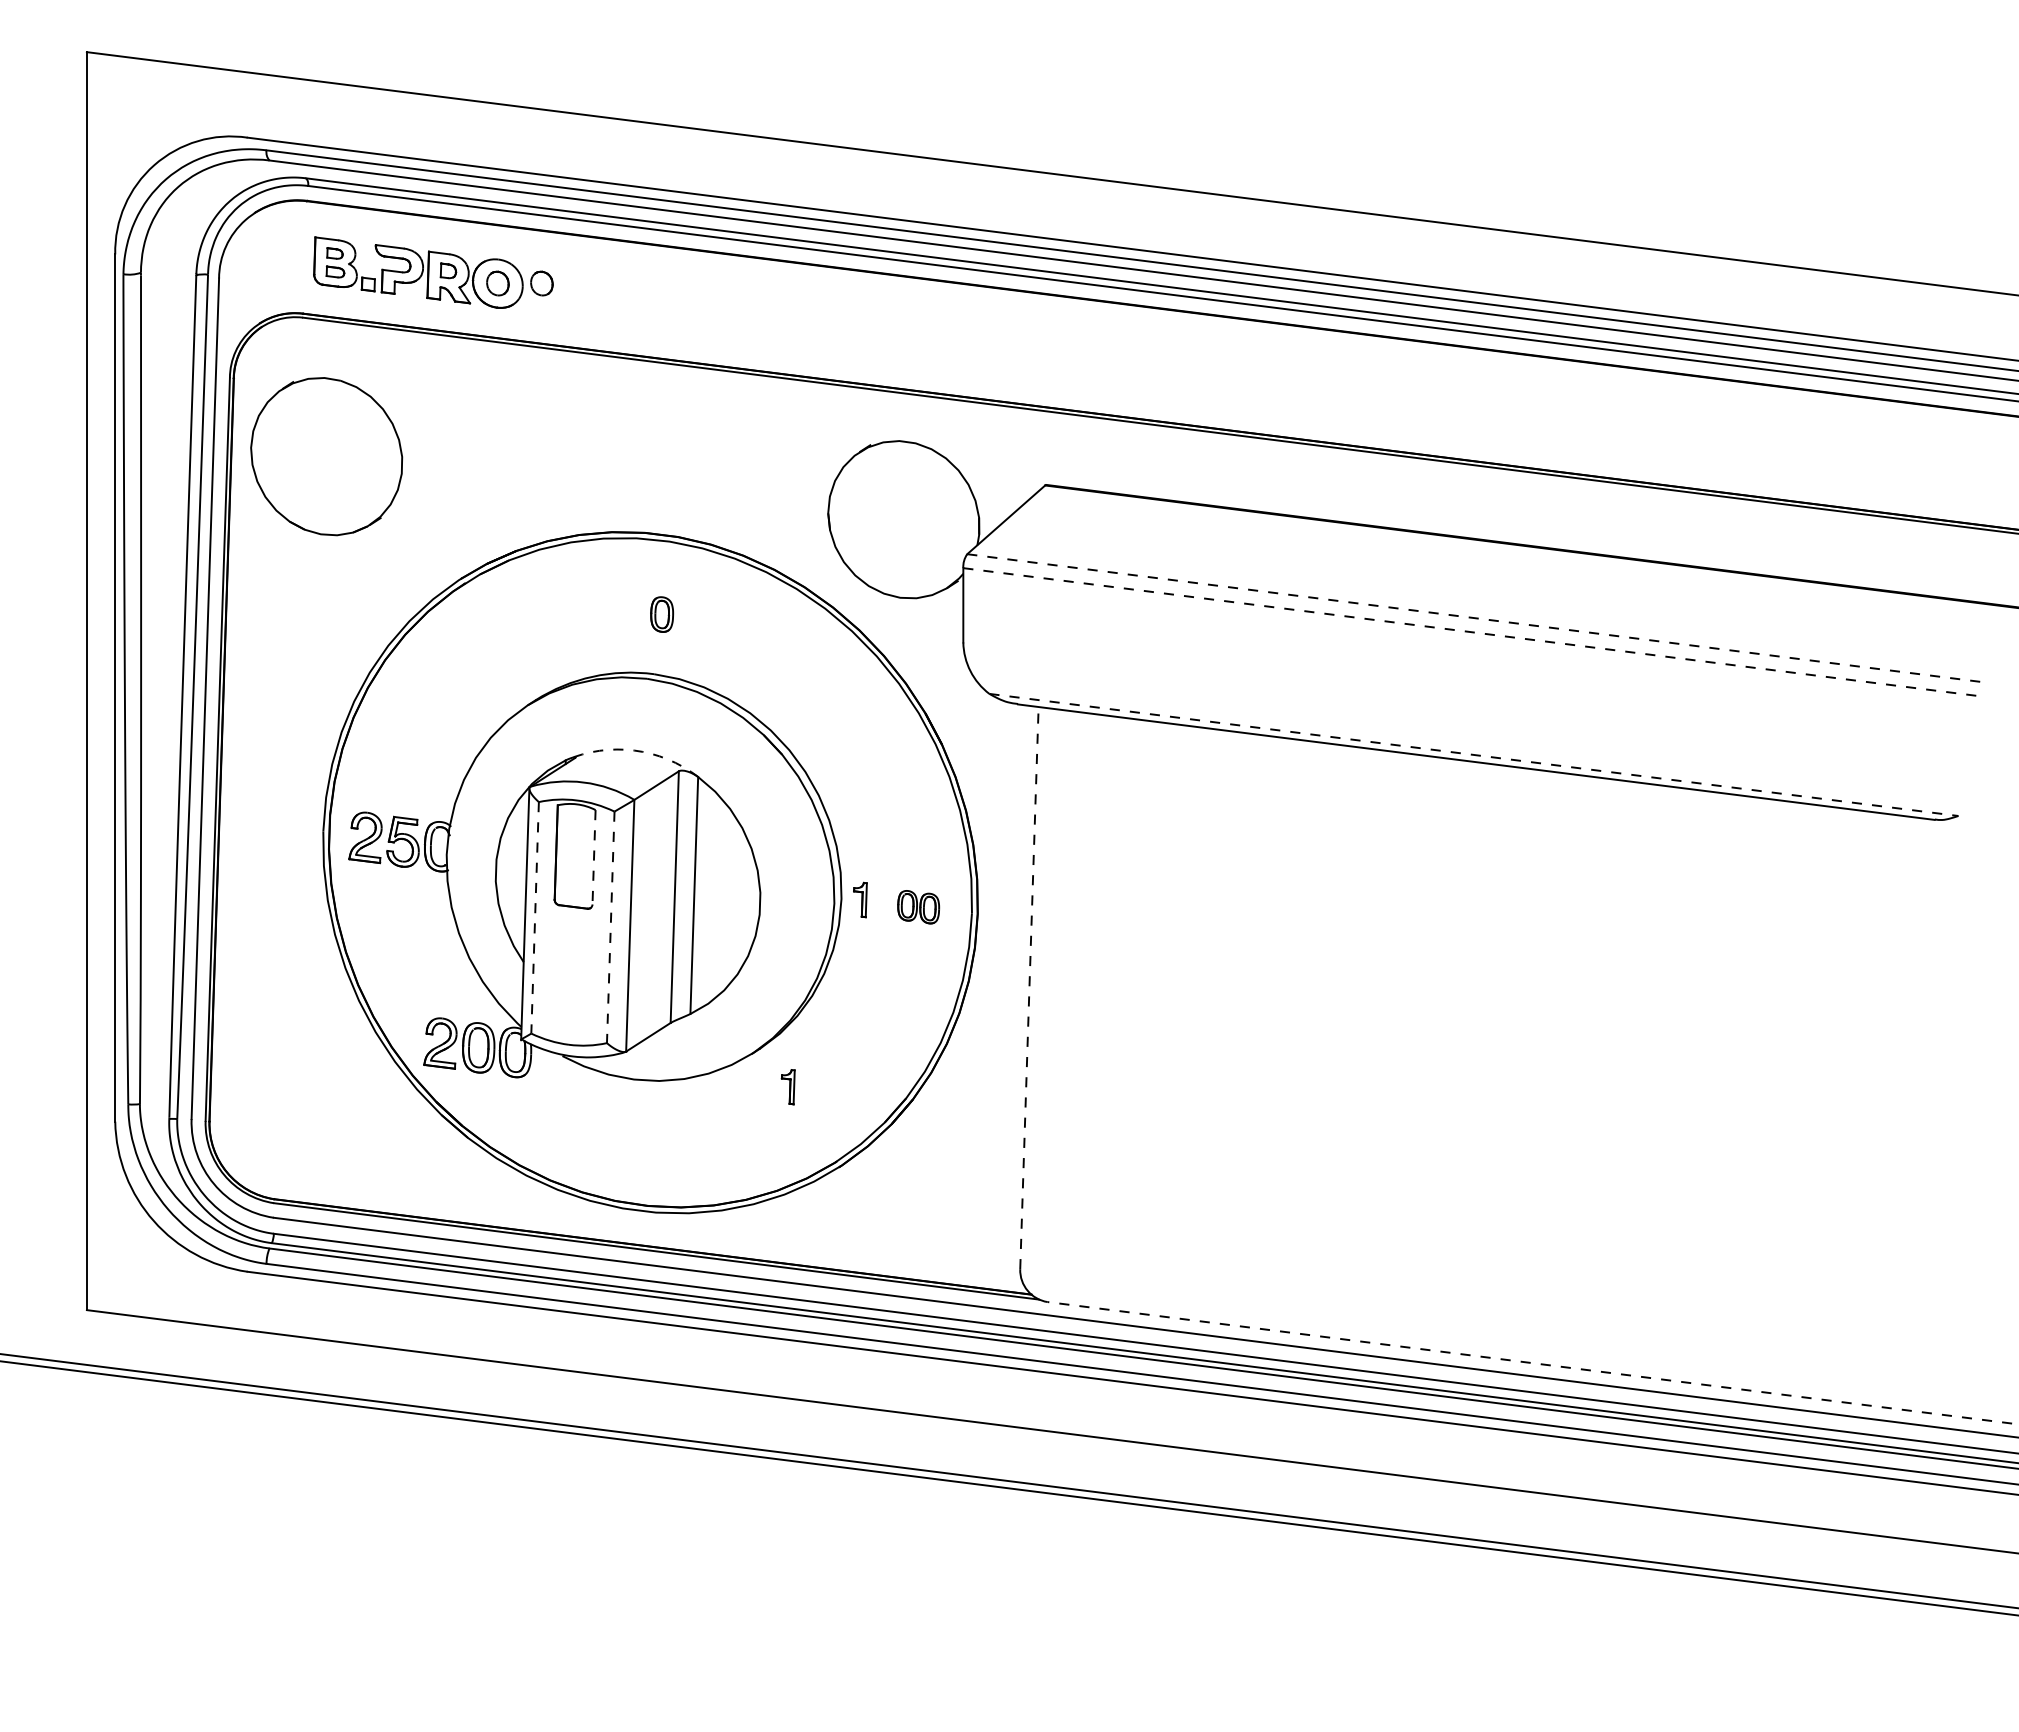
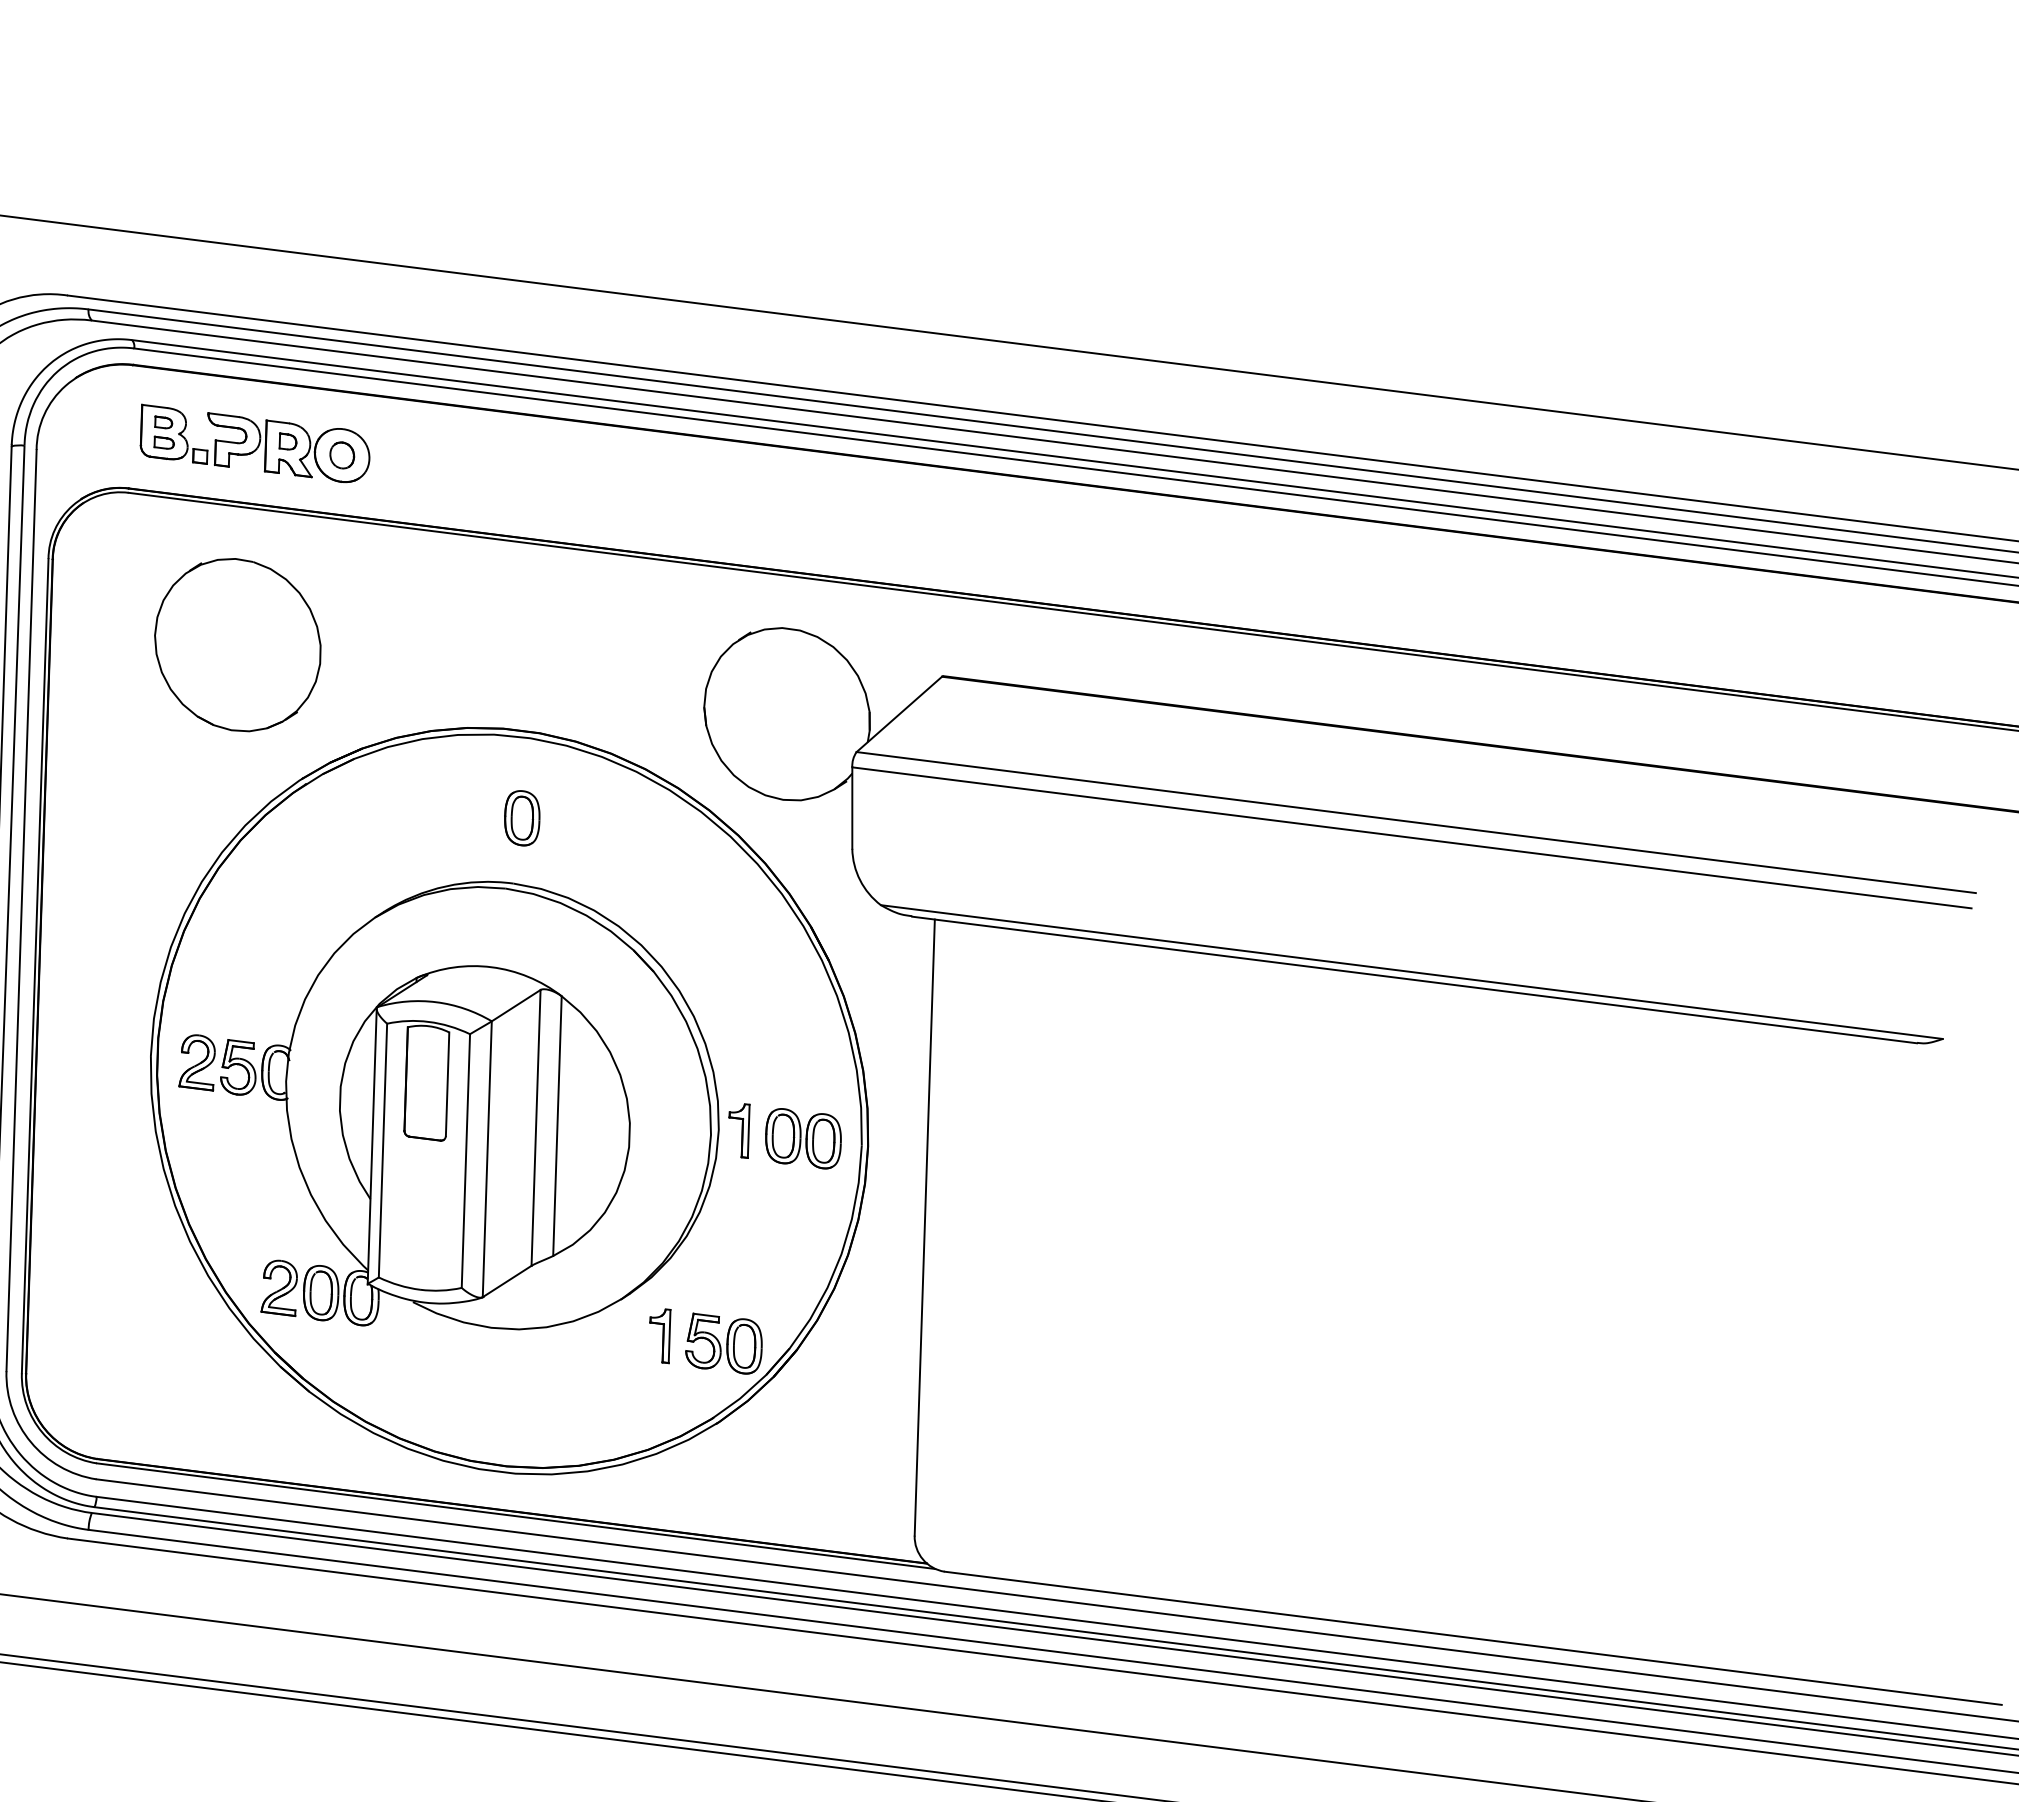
part: (541, 283) -> (389, 455), removed
part: (326, 456) -> (237, 644), moved
part: (661, 614) -> (521, 818), size x1.43
line: (1477, 618) -> (1415, 822), dashed -> solid
line: (1473, 632) -> (1411, 837), dashed -> solid
arc: (634, 750) -> (491, 967), dashed -> solid
line: (1474, 755) -> (1412, 972), dashed -> solid
line: (594, 857) -> (448, 1084), dashed -> solid
part: (860, 899) -> (739, 1130), size x1.43
part: (918, 907) -> (803, 1139), size x1.67
line: (535, 917) -> (383, 1150), dashed -> solid
line: (610, 927) -> (465, 1161), dashed -> solid
line: (1029, 987) -> (924, 1226), dashed -> solid
part: (788, 1086) -> (660, 1335), size x1.43
part: (845, 1093) -> (723, 1343), added
line: (1529, 1362) -> (1472, 1637), dashed -> solid

